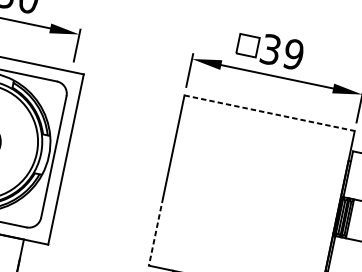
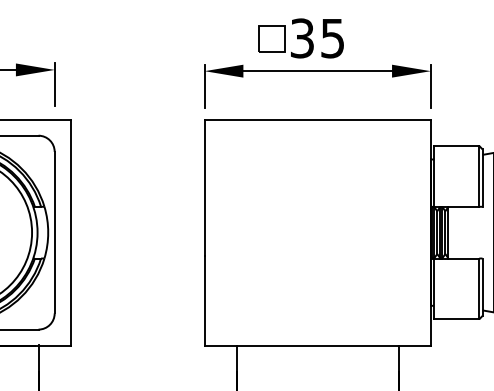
text: (293, 54) -> (332, 38), 39 -> 35
line: (270, 113) -> (318, 119), dashed -> solid
line: (155, 232) -> (204, 301), dashed -> solid

